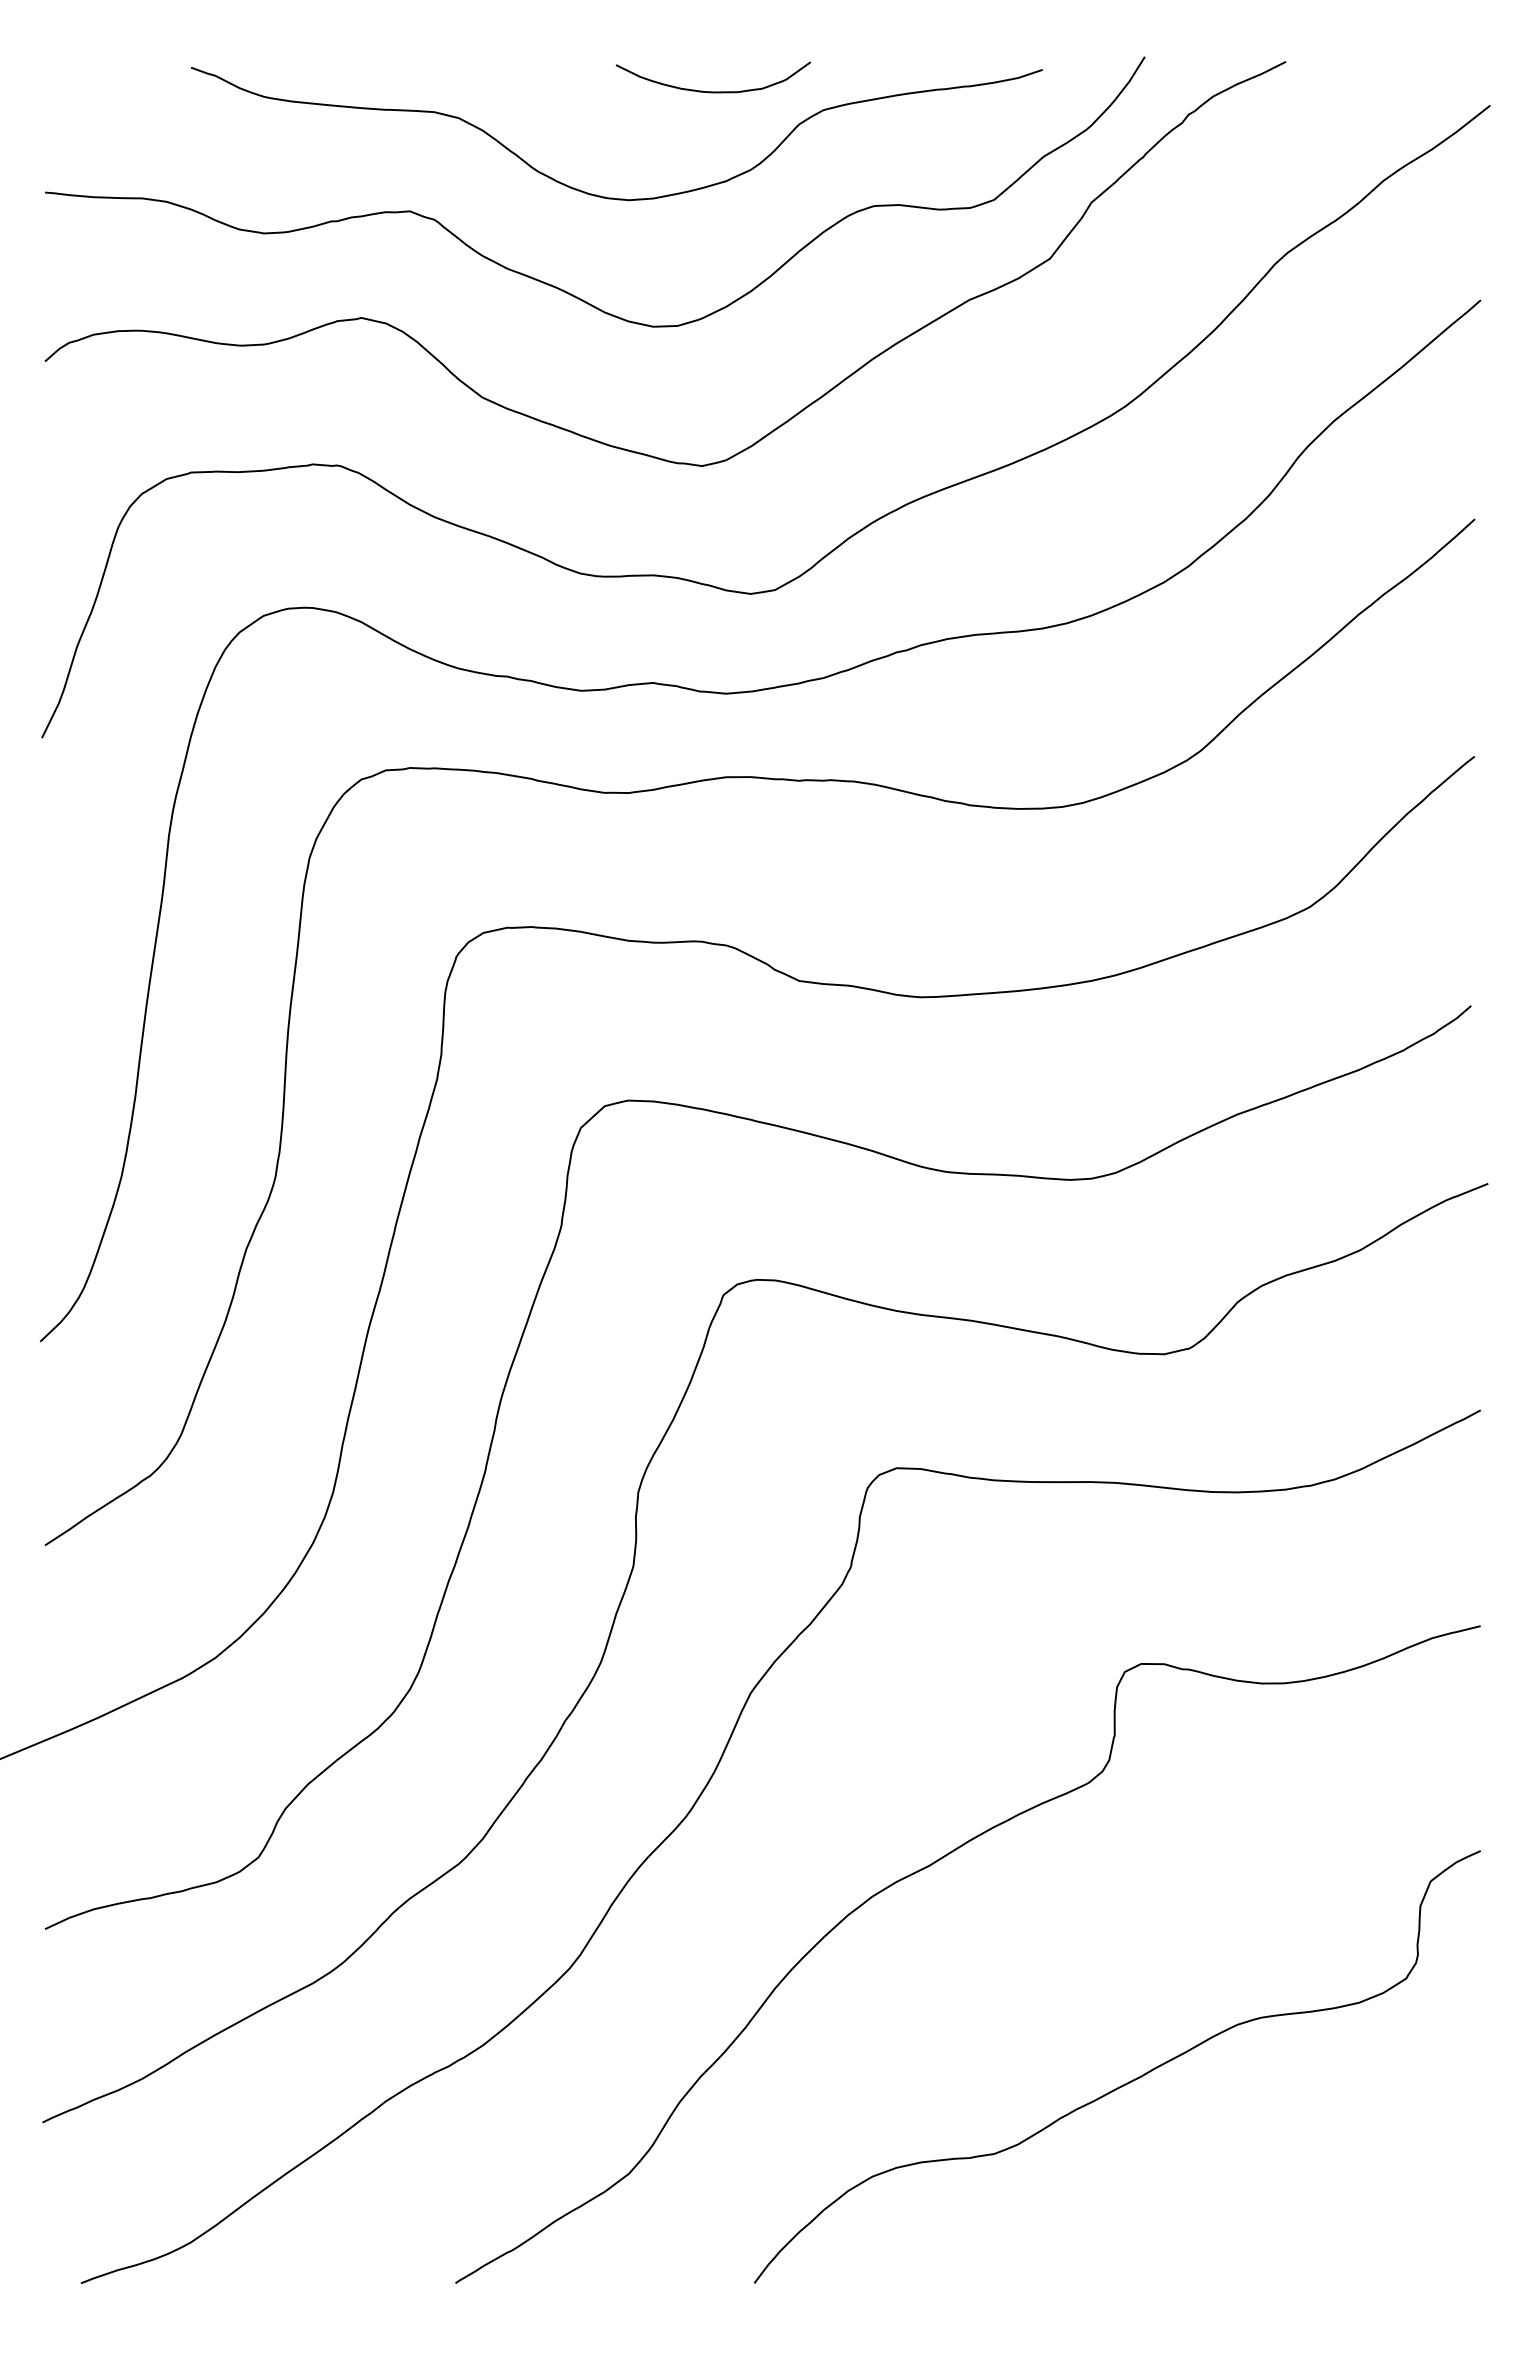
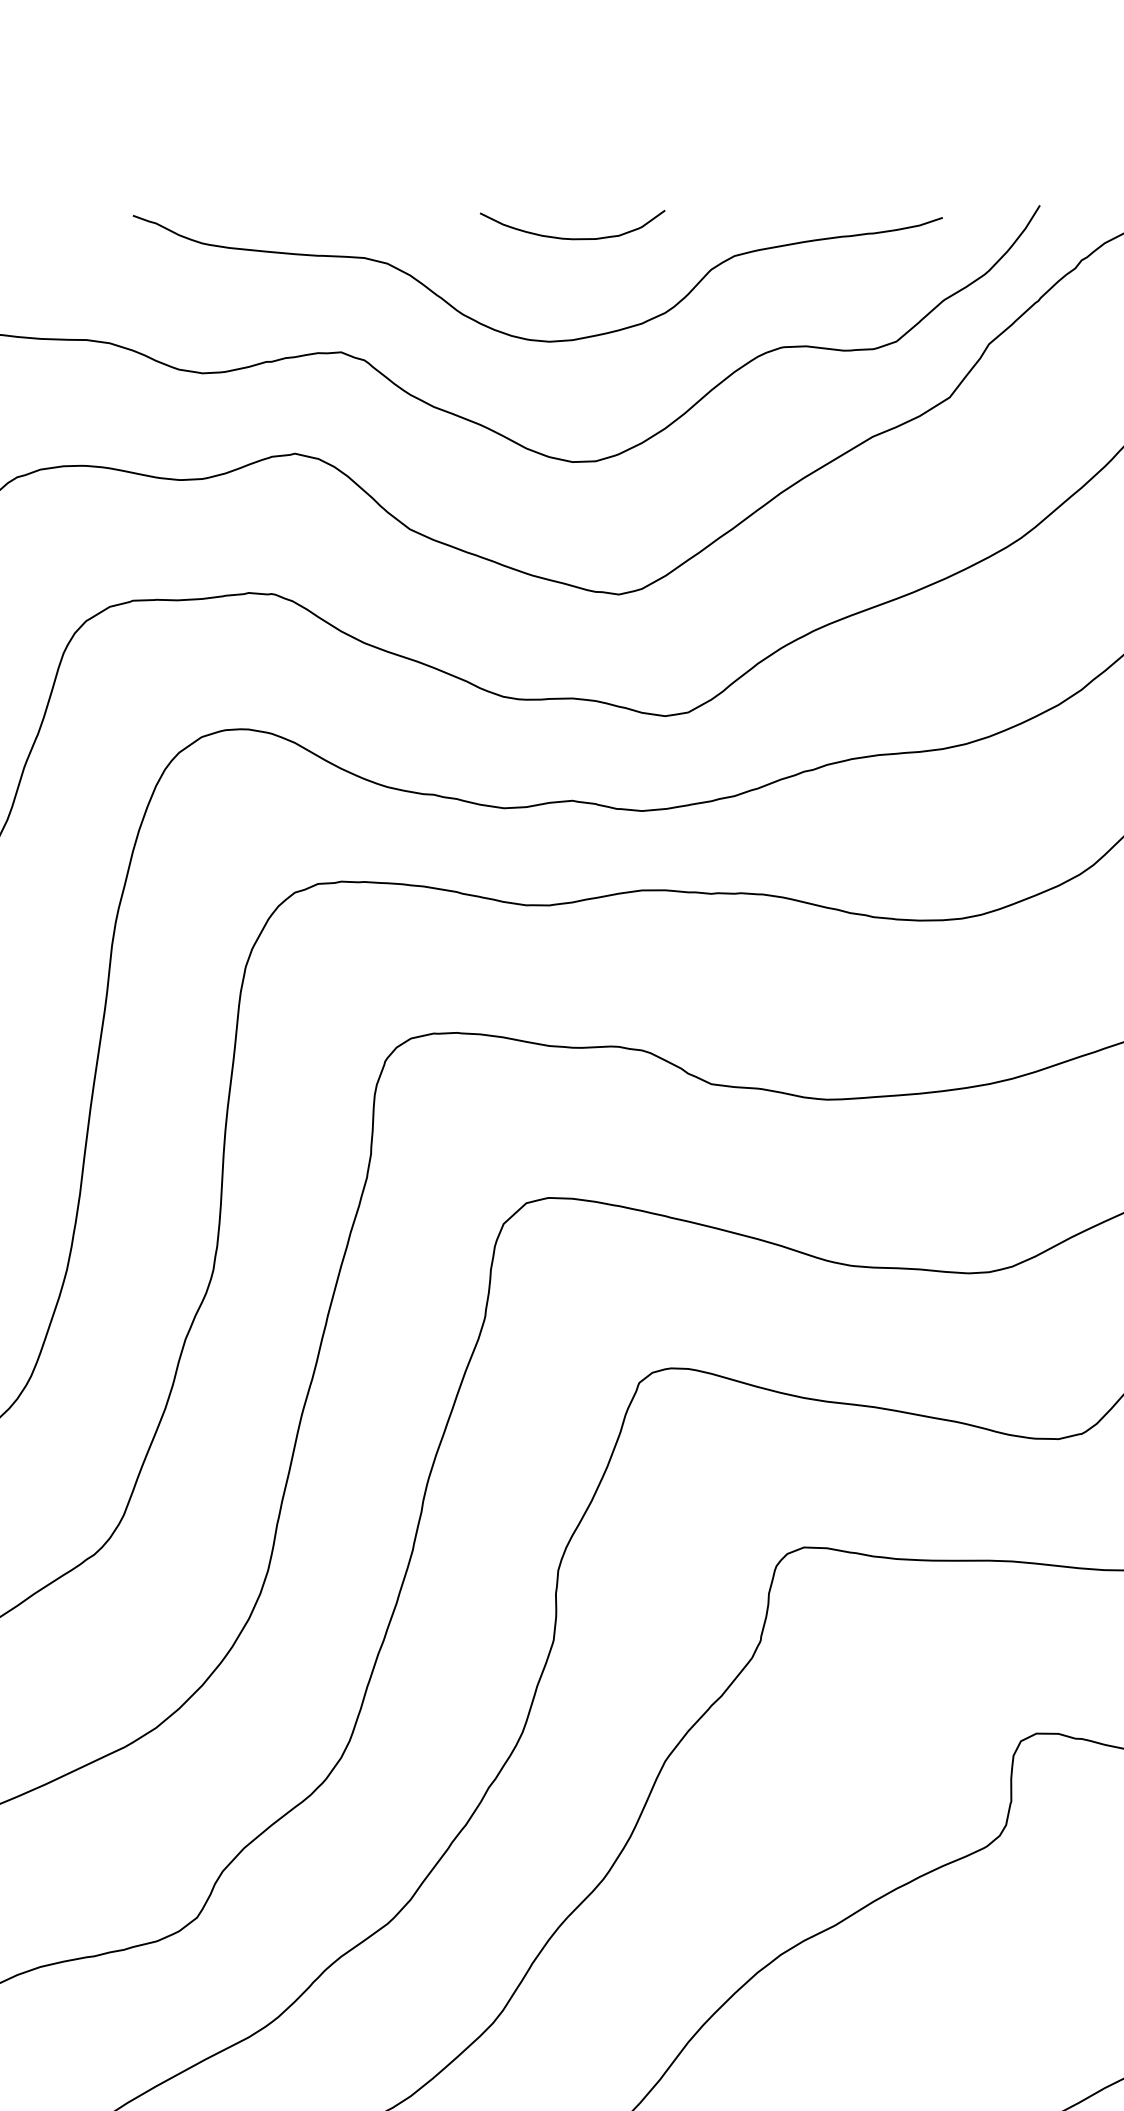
curve: (712, 91) -> (571, 238), moved

